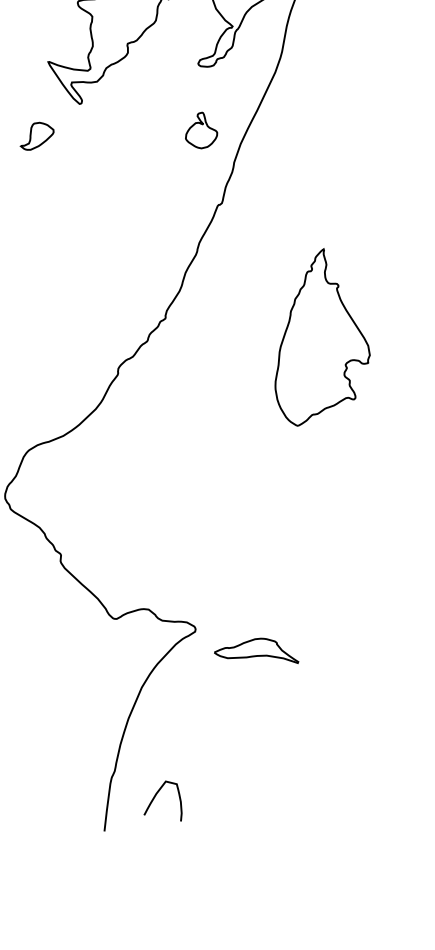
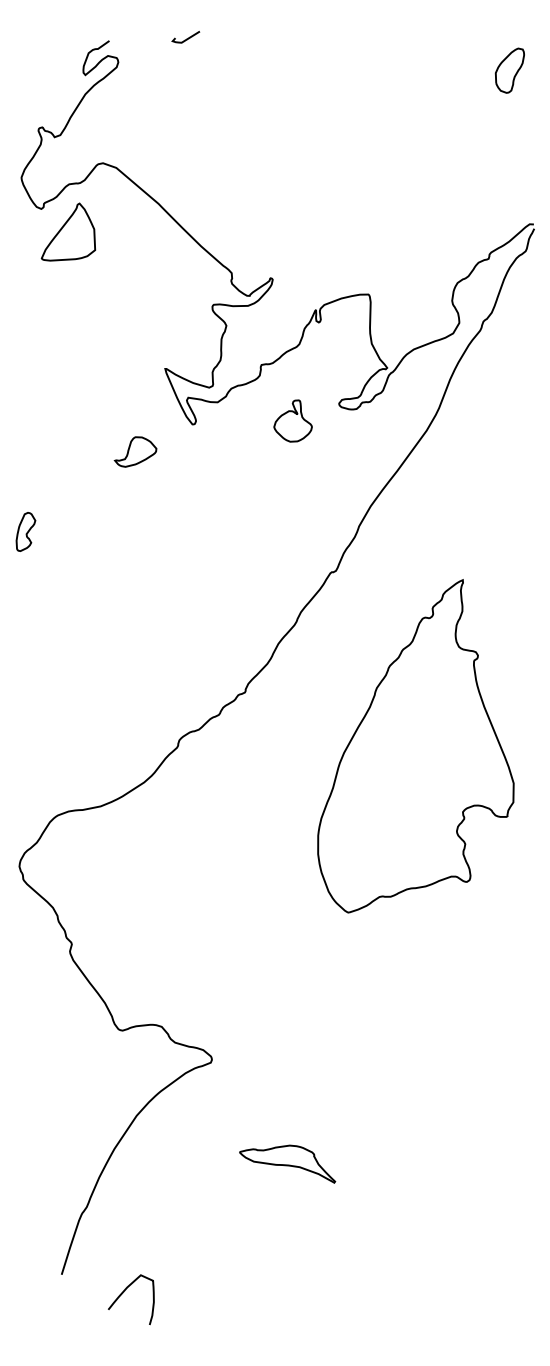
part: (200, 130) -> (292, 420), moved
part: (315, 336) -> (415, 746), size x1.67
part: (255, 654) -> (287, 1163), moved
curve: (154, 798) -> (124, 1292), moved

